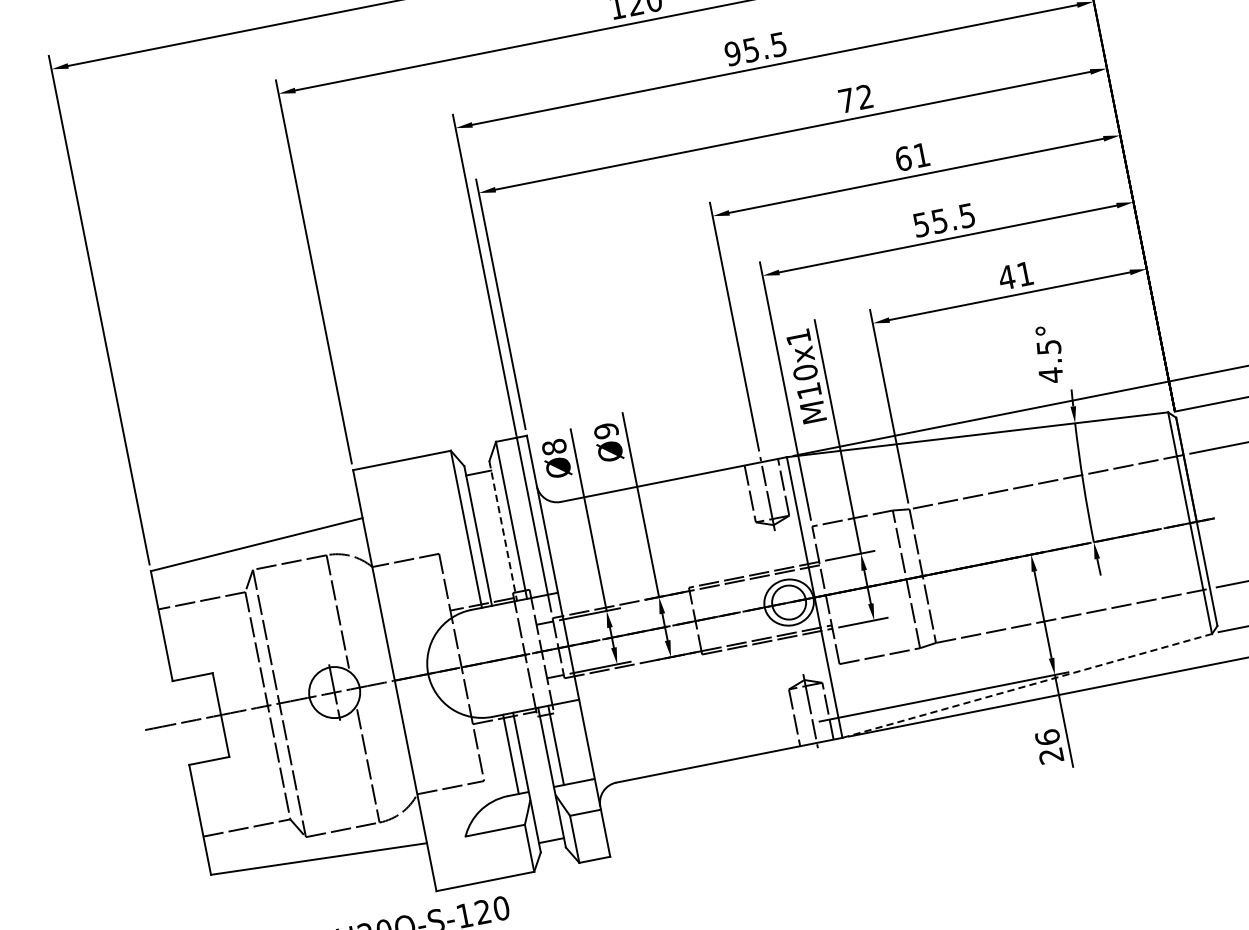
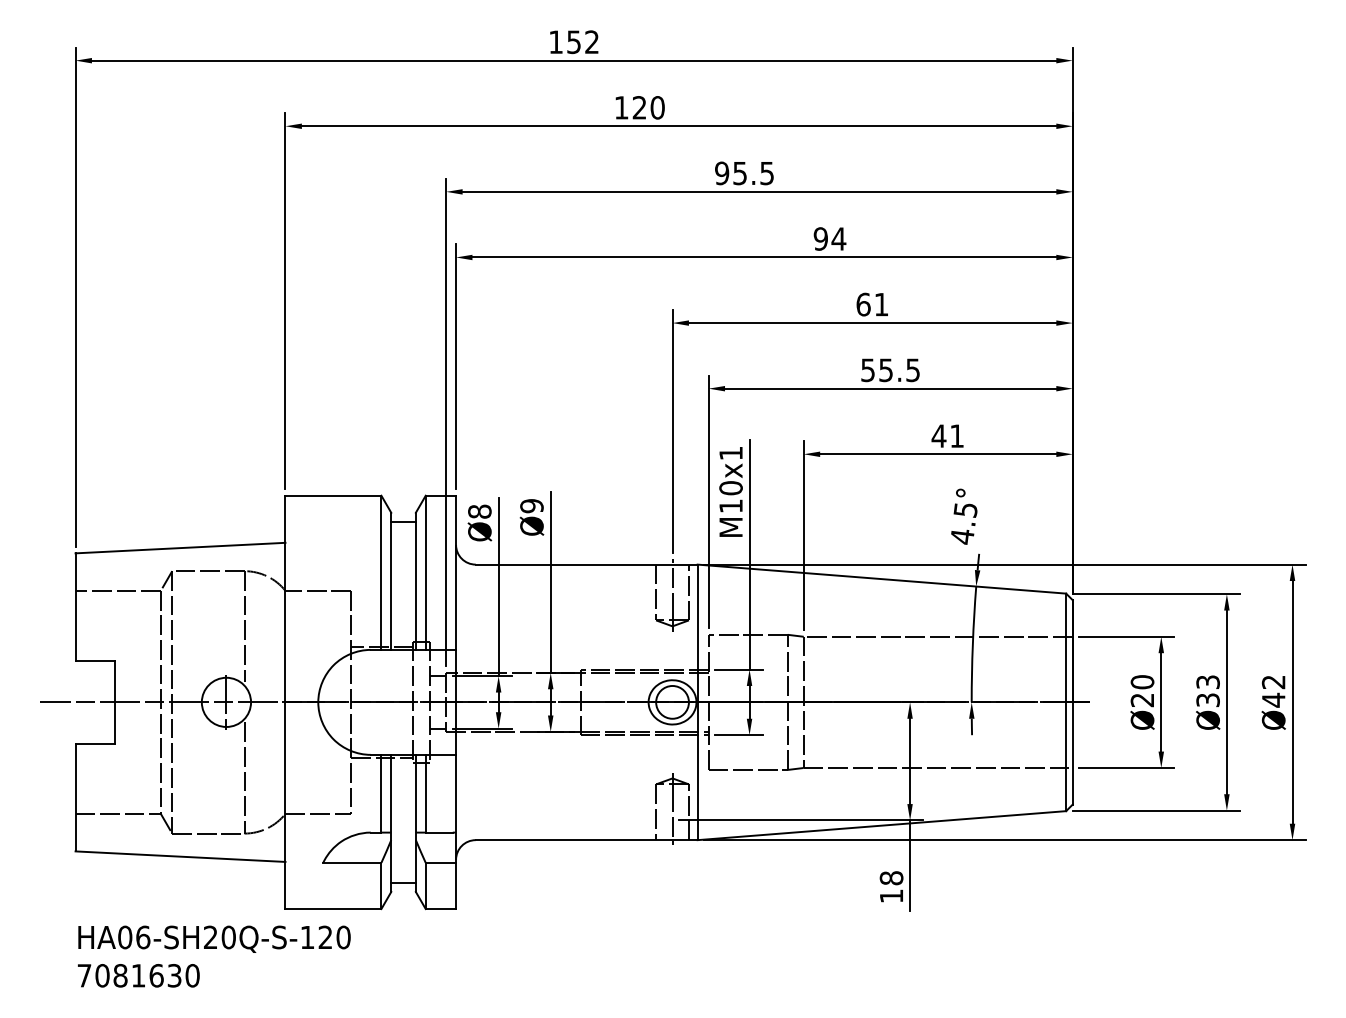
text: (855, 98) -> (829, 238), 72 -> 94
line: (502, 531) -> (415, 581), dashed -> solid
line: (1026, 685) -> (881, 825), dashed -> solid
text: (1049, 747) -> (891, 887), 26 -> 18

